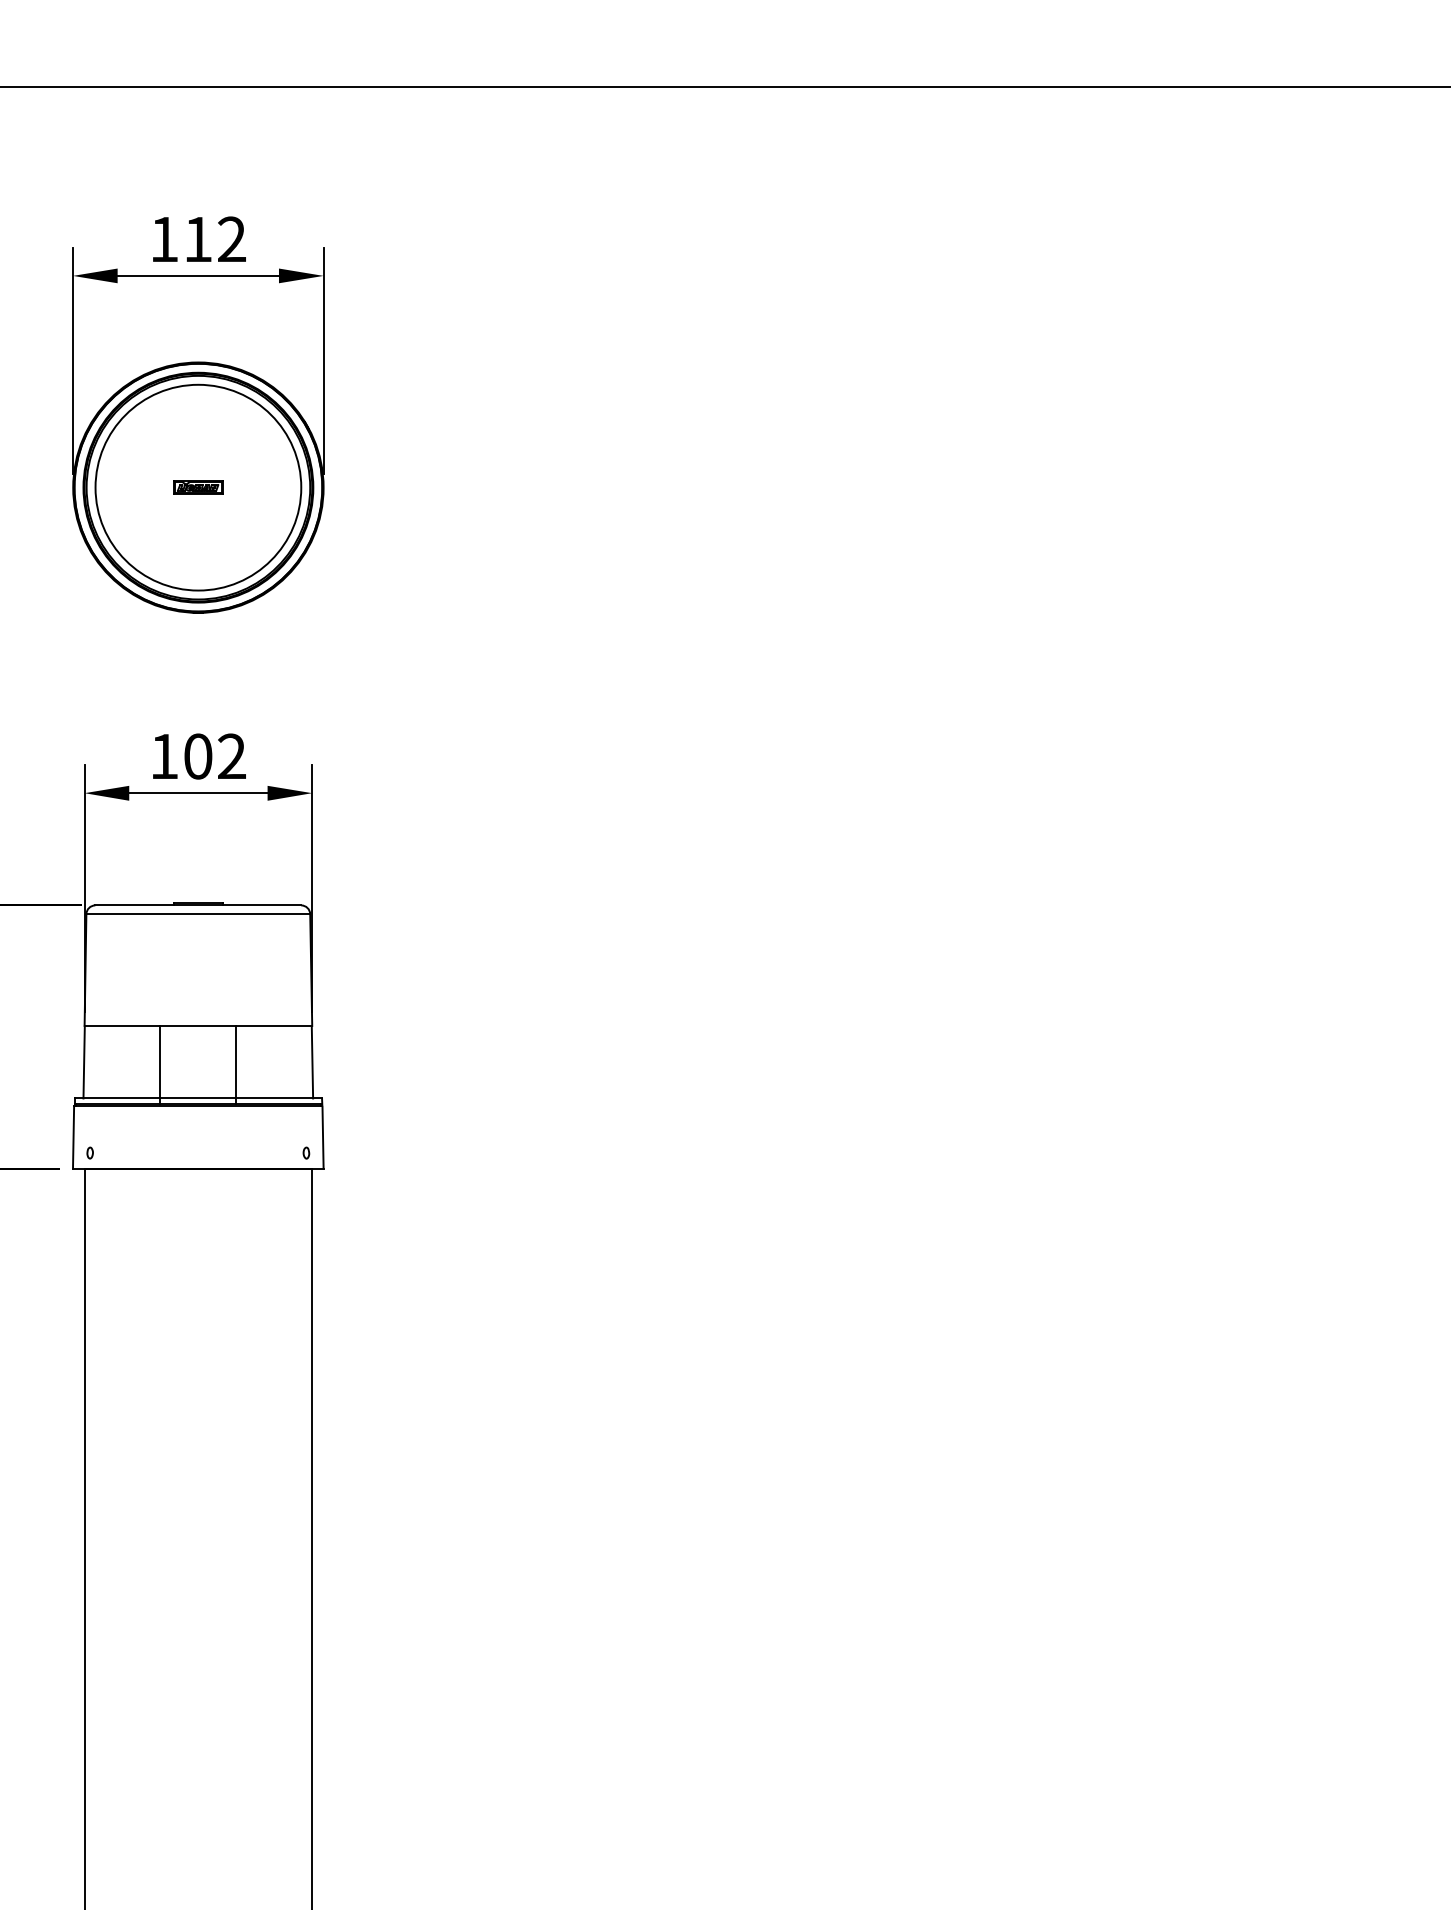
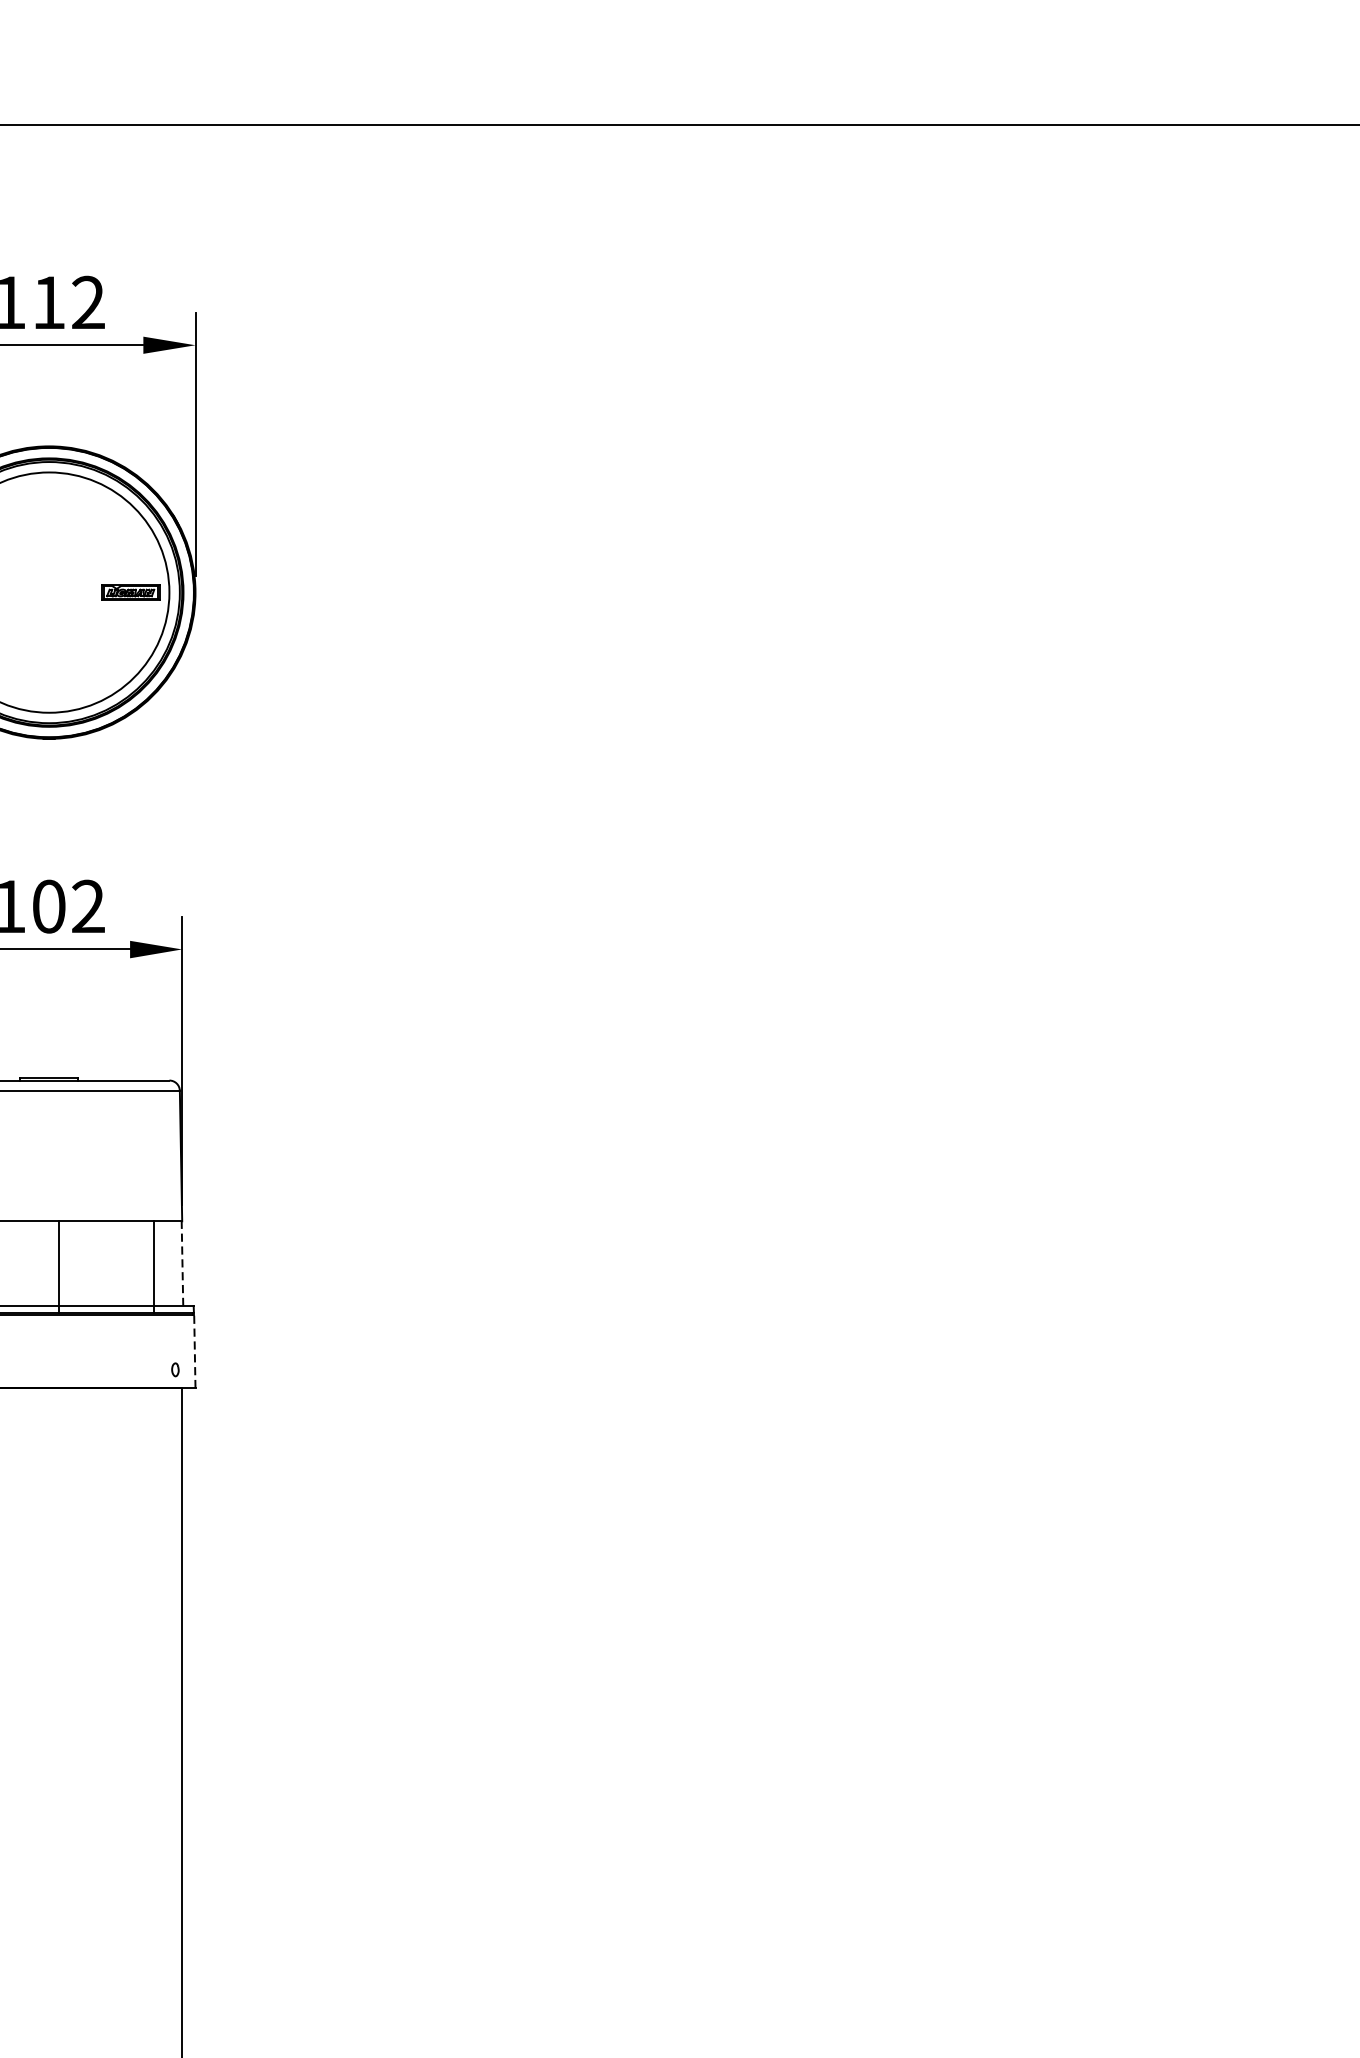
part: (198, 487) -> (131, 592), moved
line: (312, 1061) -> (182, 1262), solid -> dashed
line: (160, 1064) -> (58, 1266), moved
line: (236, 1064) -> (154, 1266), moved
line: (323, 1137) -> (195, 1351), solid -> dashed

